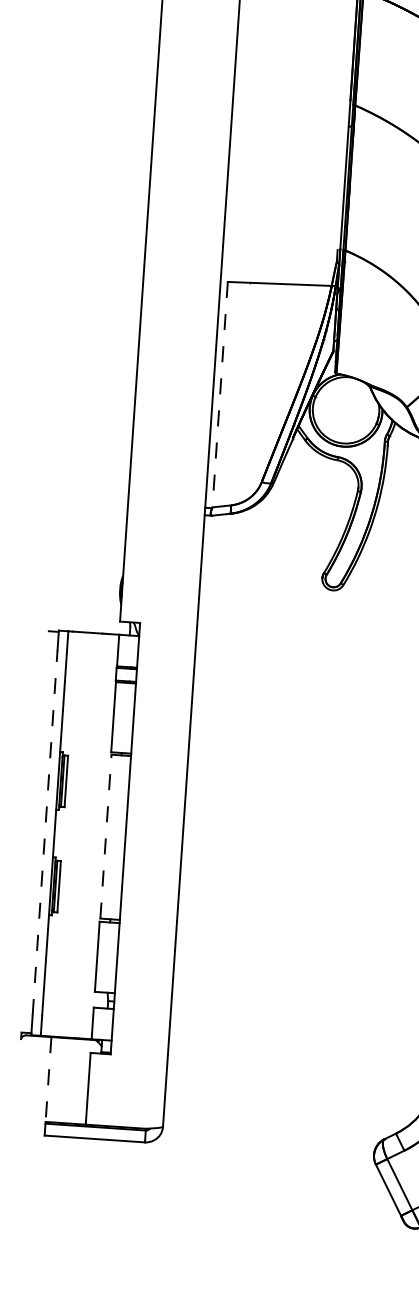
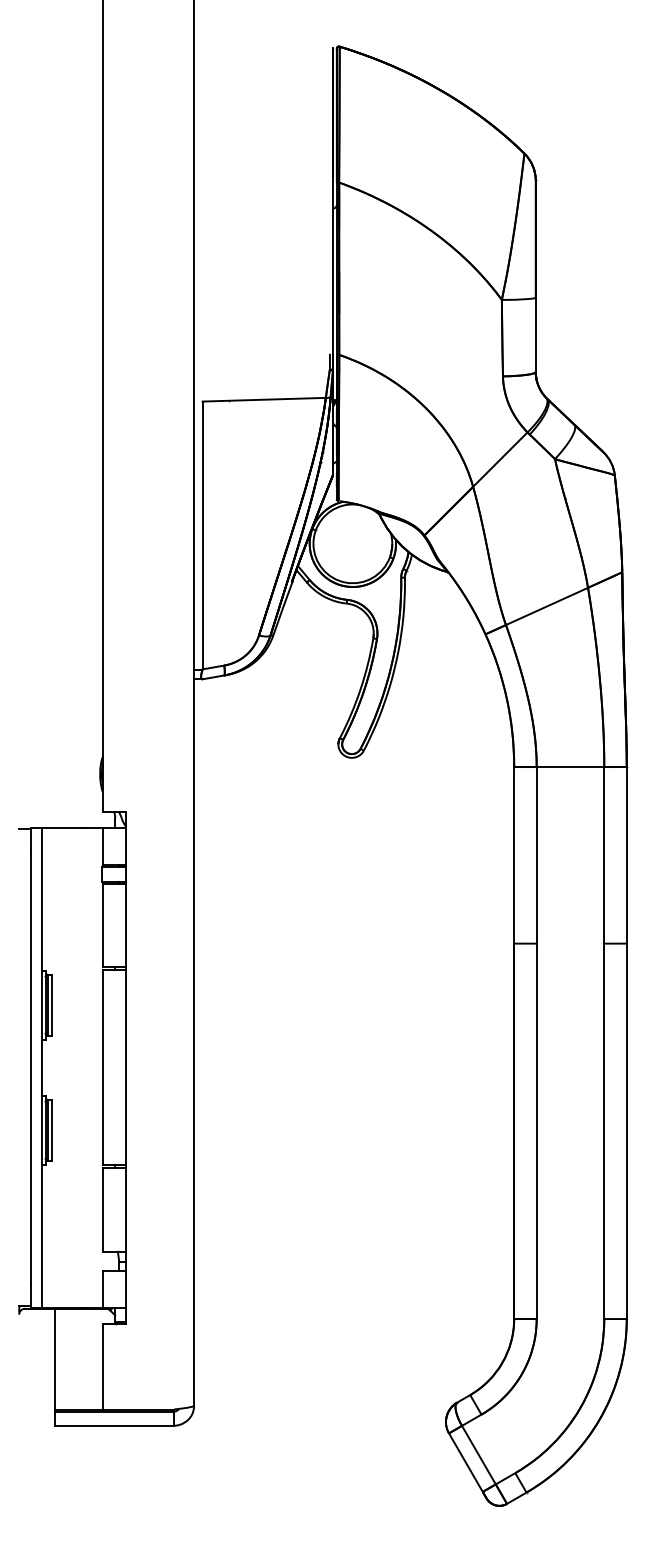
line: (219, 394) -> (202, 535), dashed -> solid
line: (45, 832) -> (31, 1067), dashed -> solid
line: (106, 835) -> (103, 1066), dashed -> solid
line: (48, 1079) -> (54, 1359), dashed -> solid

